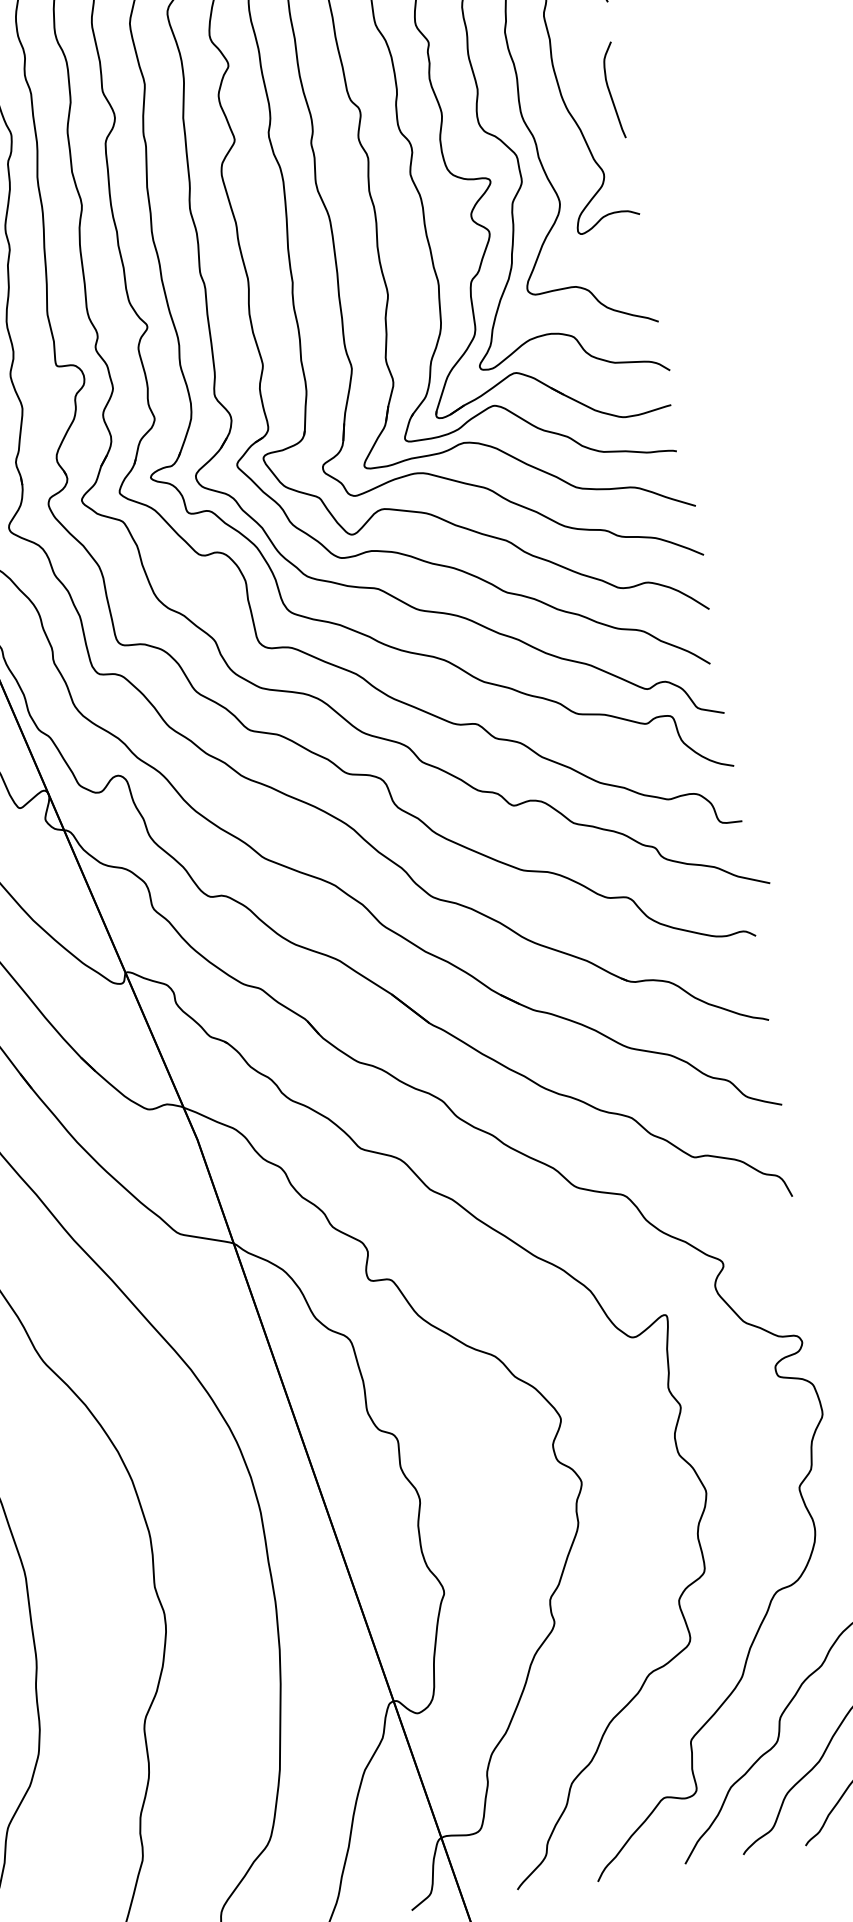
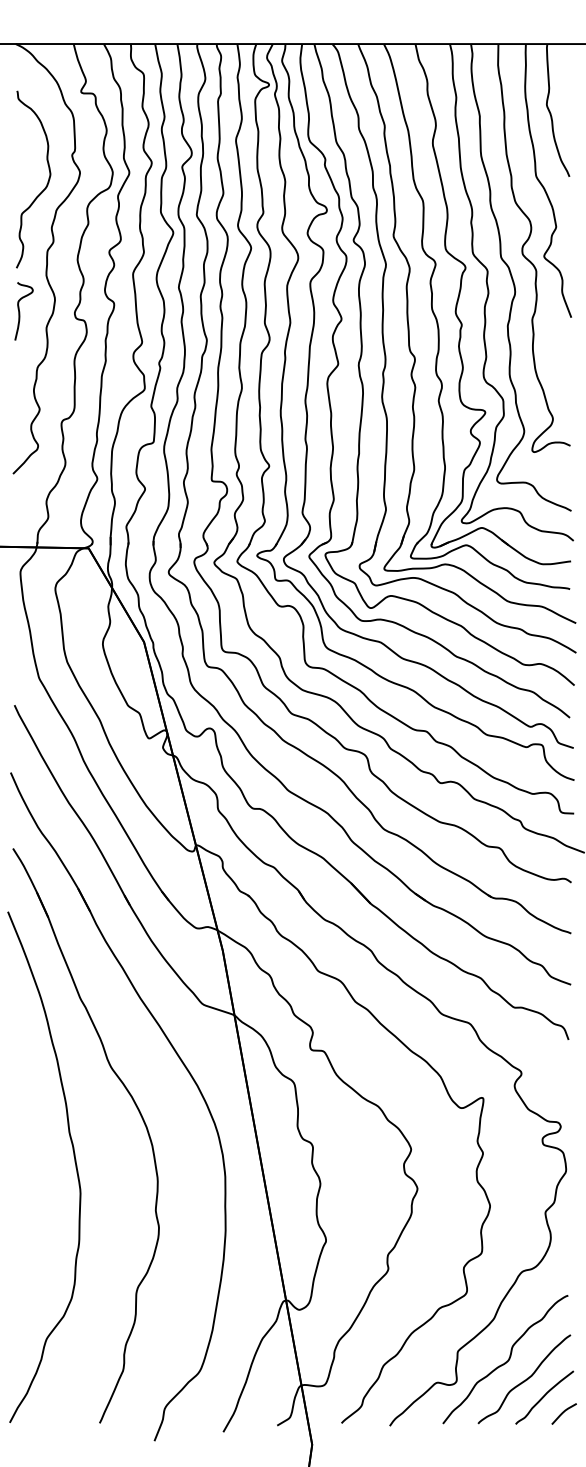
curve: (610, 91) -> (564, 370), removed

